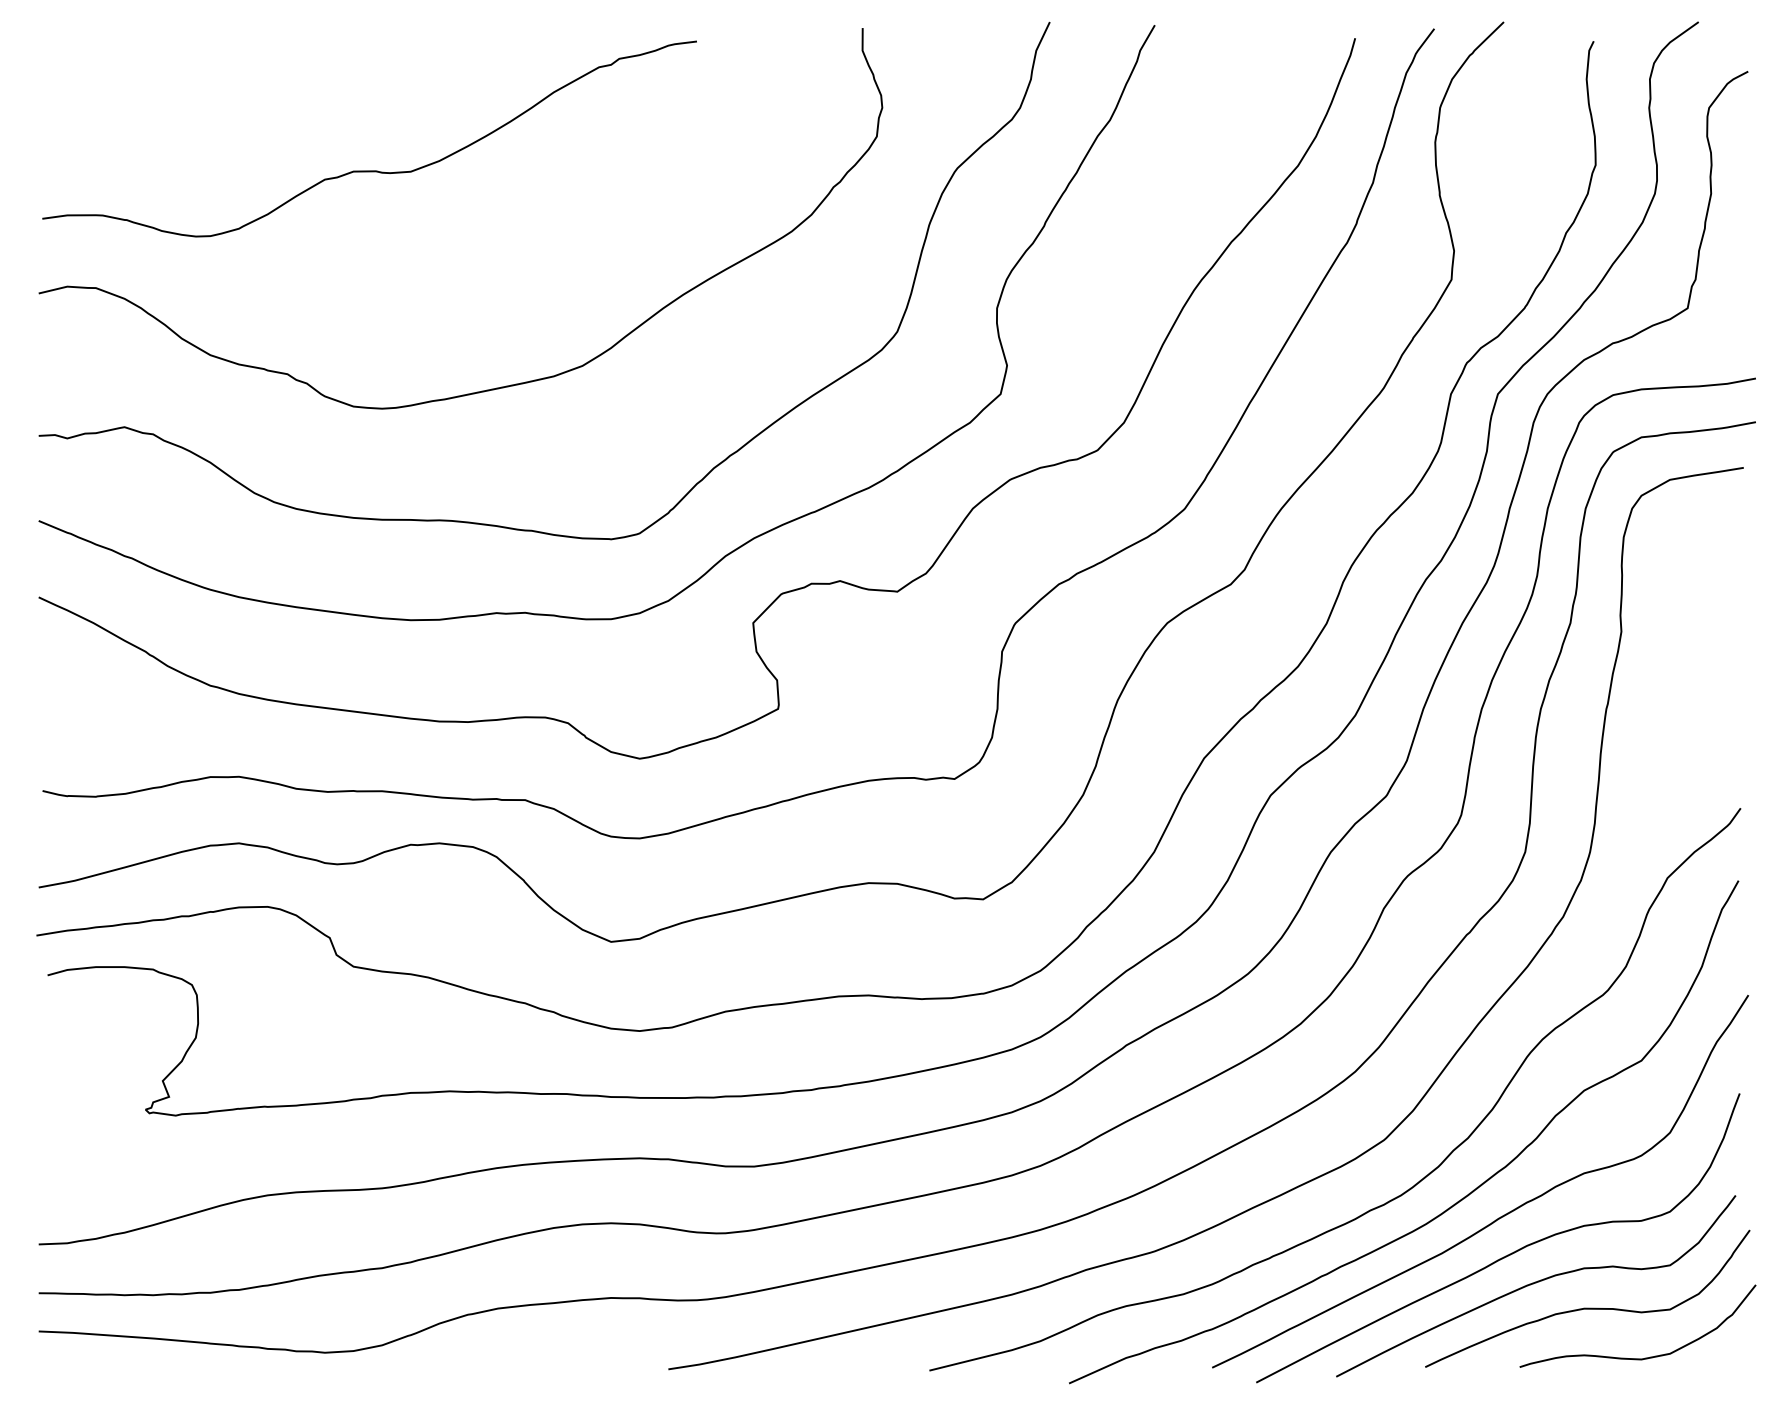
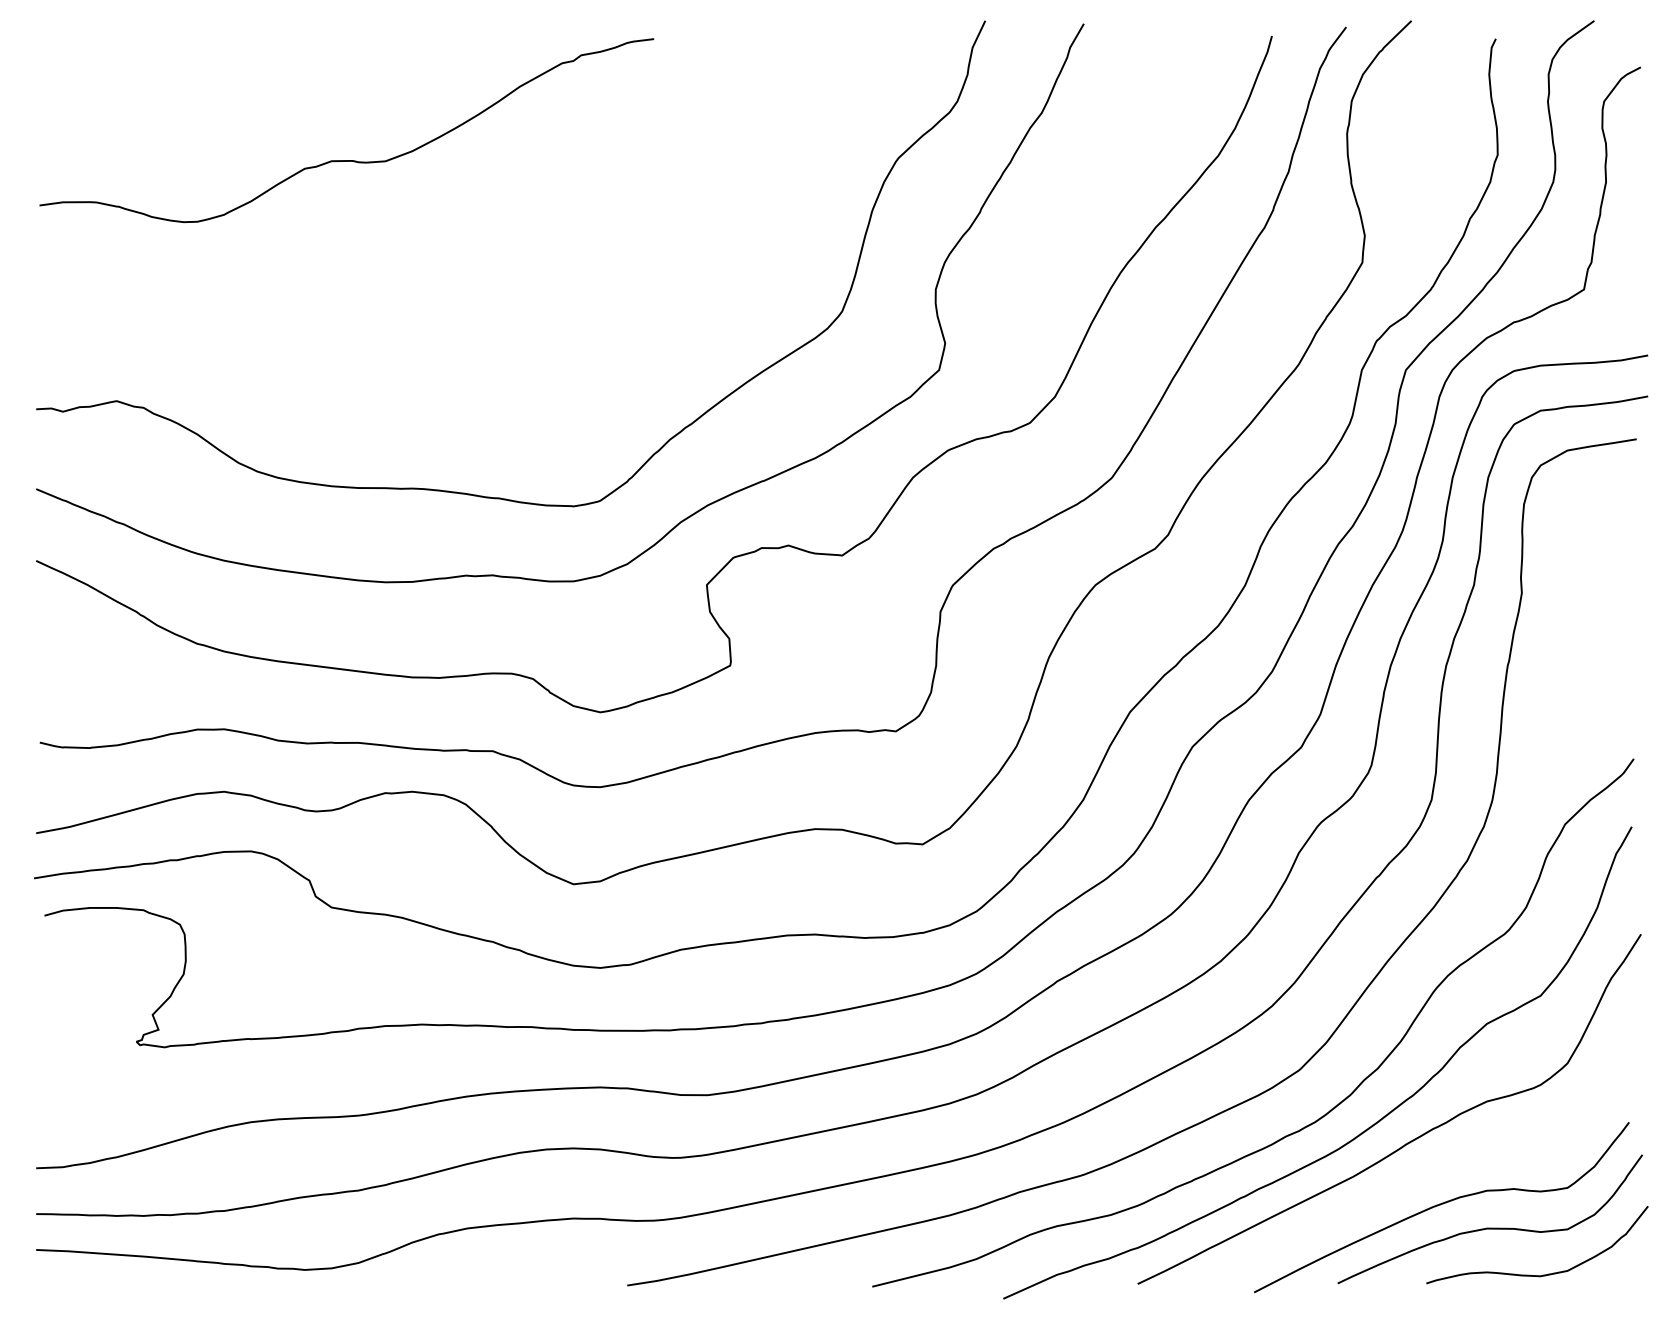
curve: (492, 388) -> (462, 364), removed
curve: (1505, 1255) -> (1413, 1178), removed

